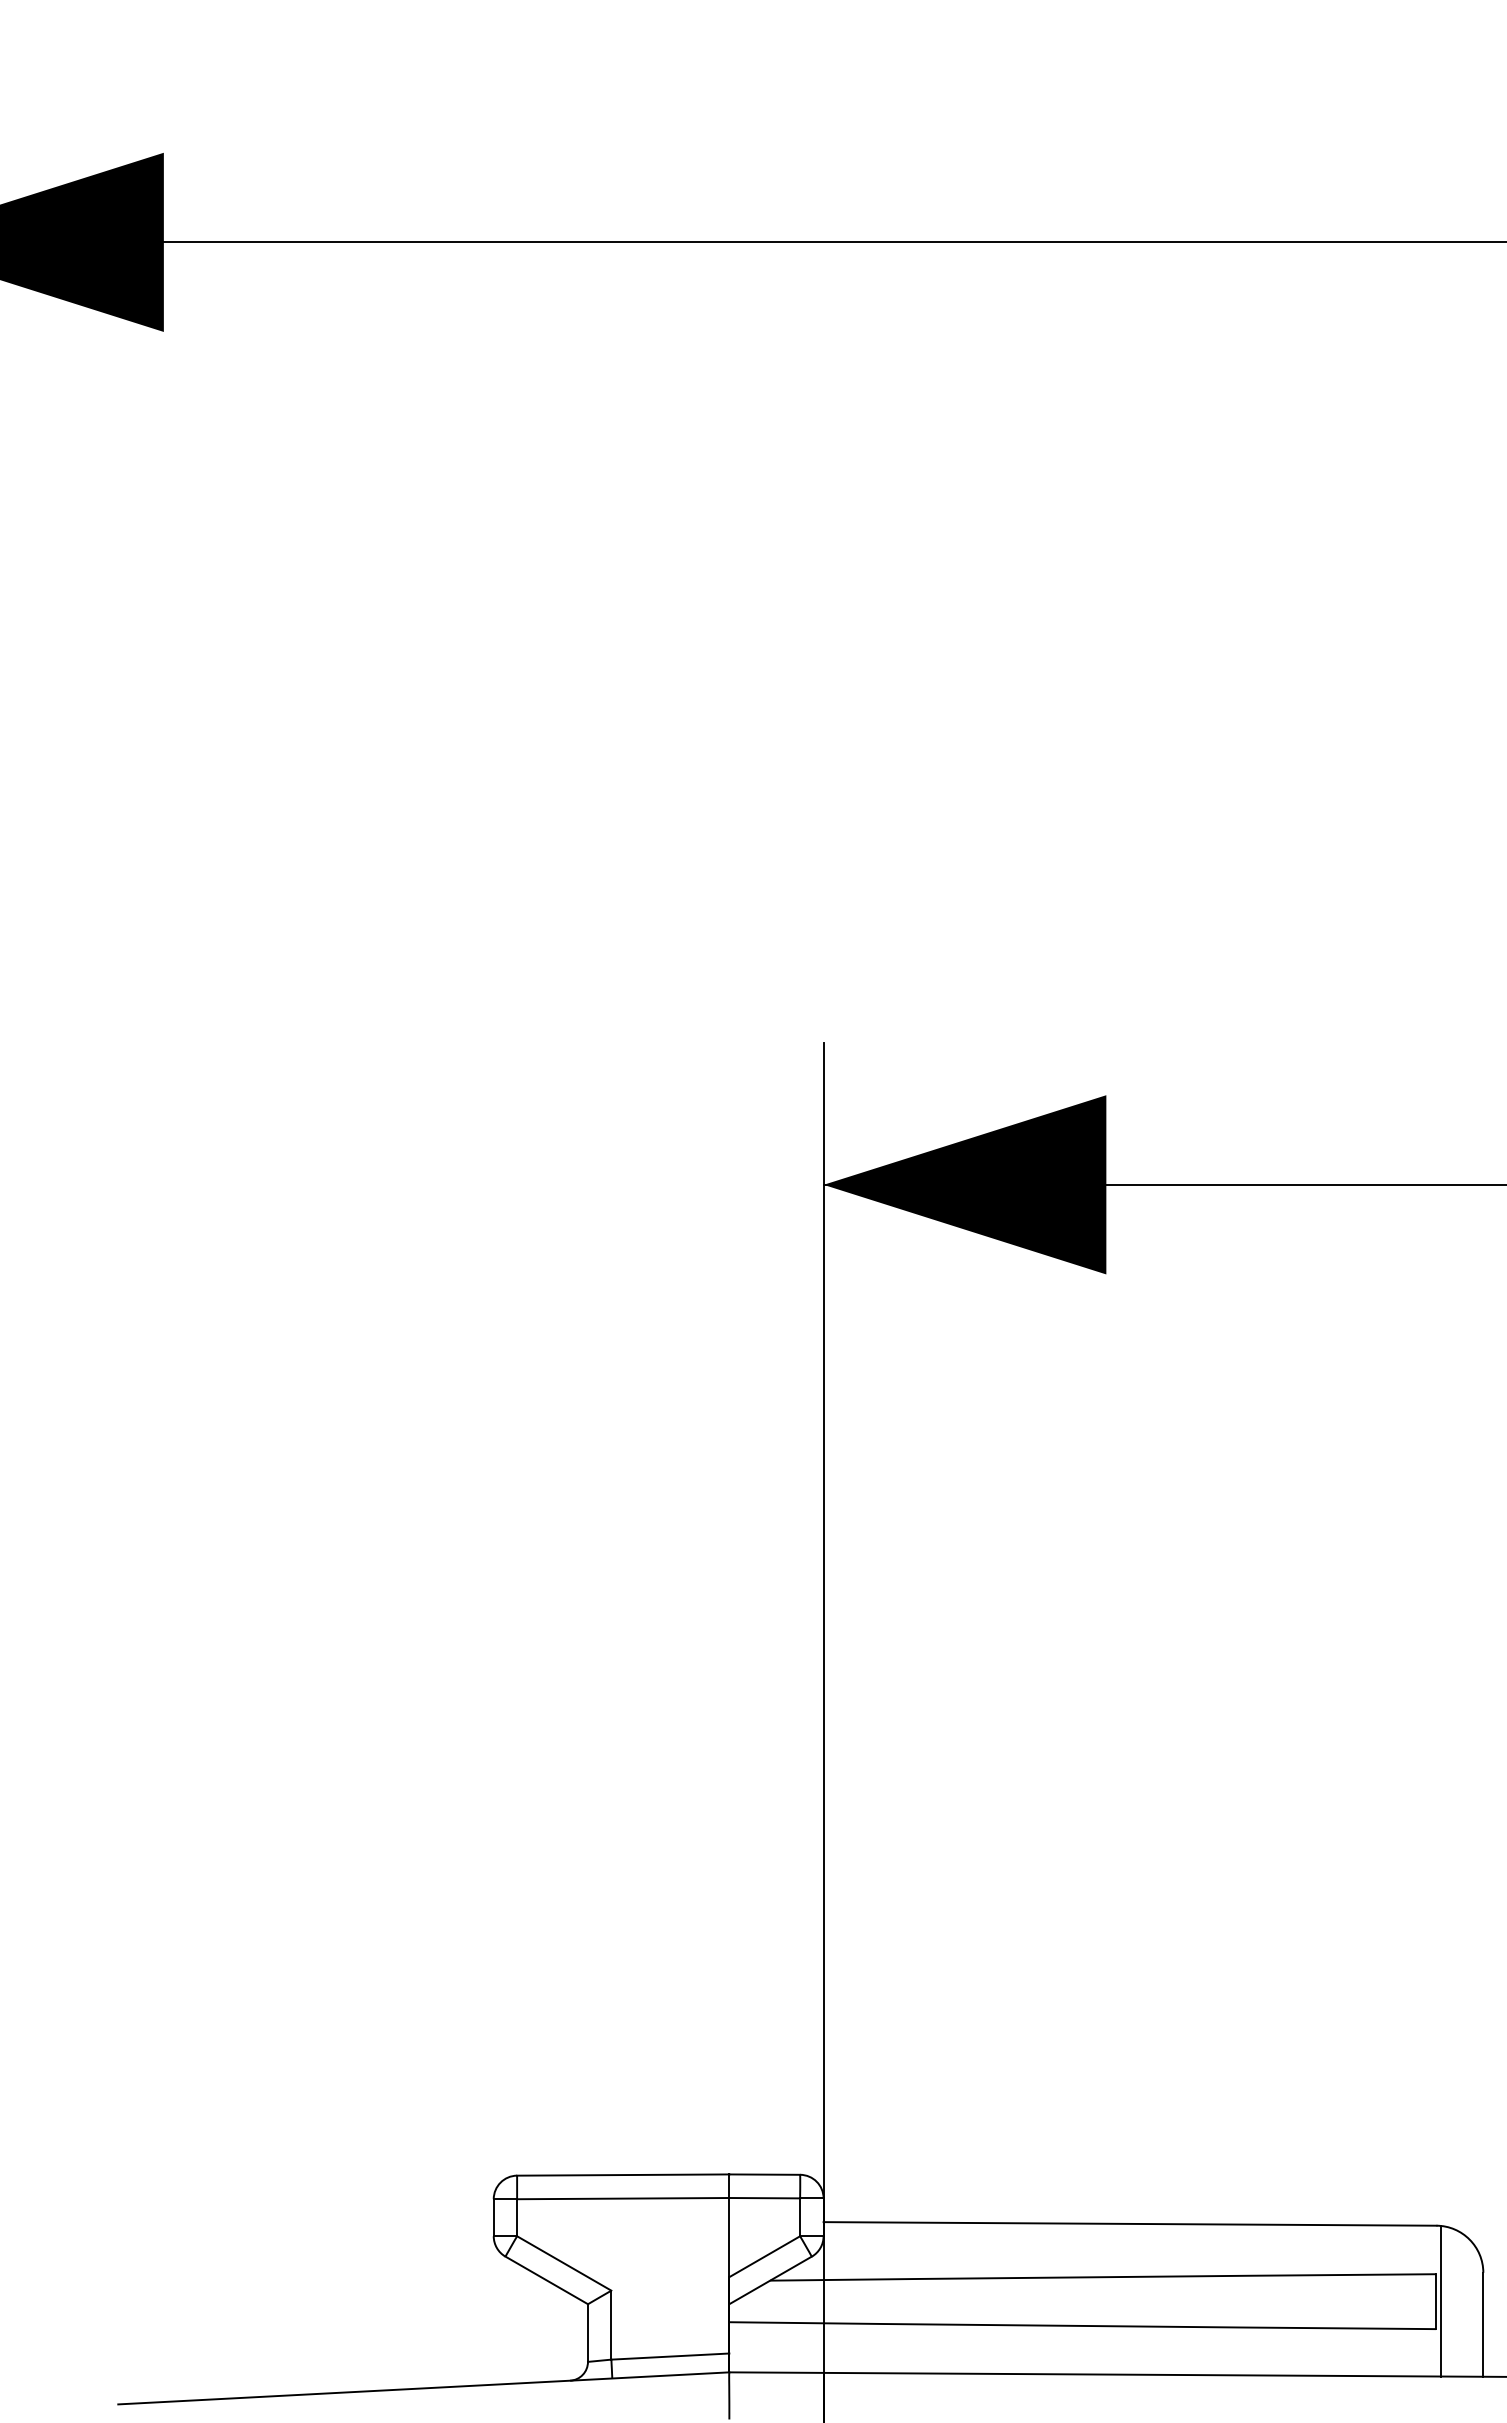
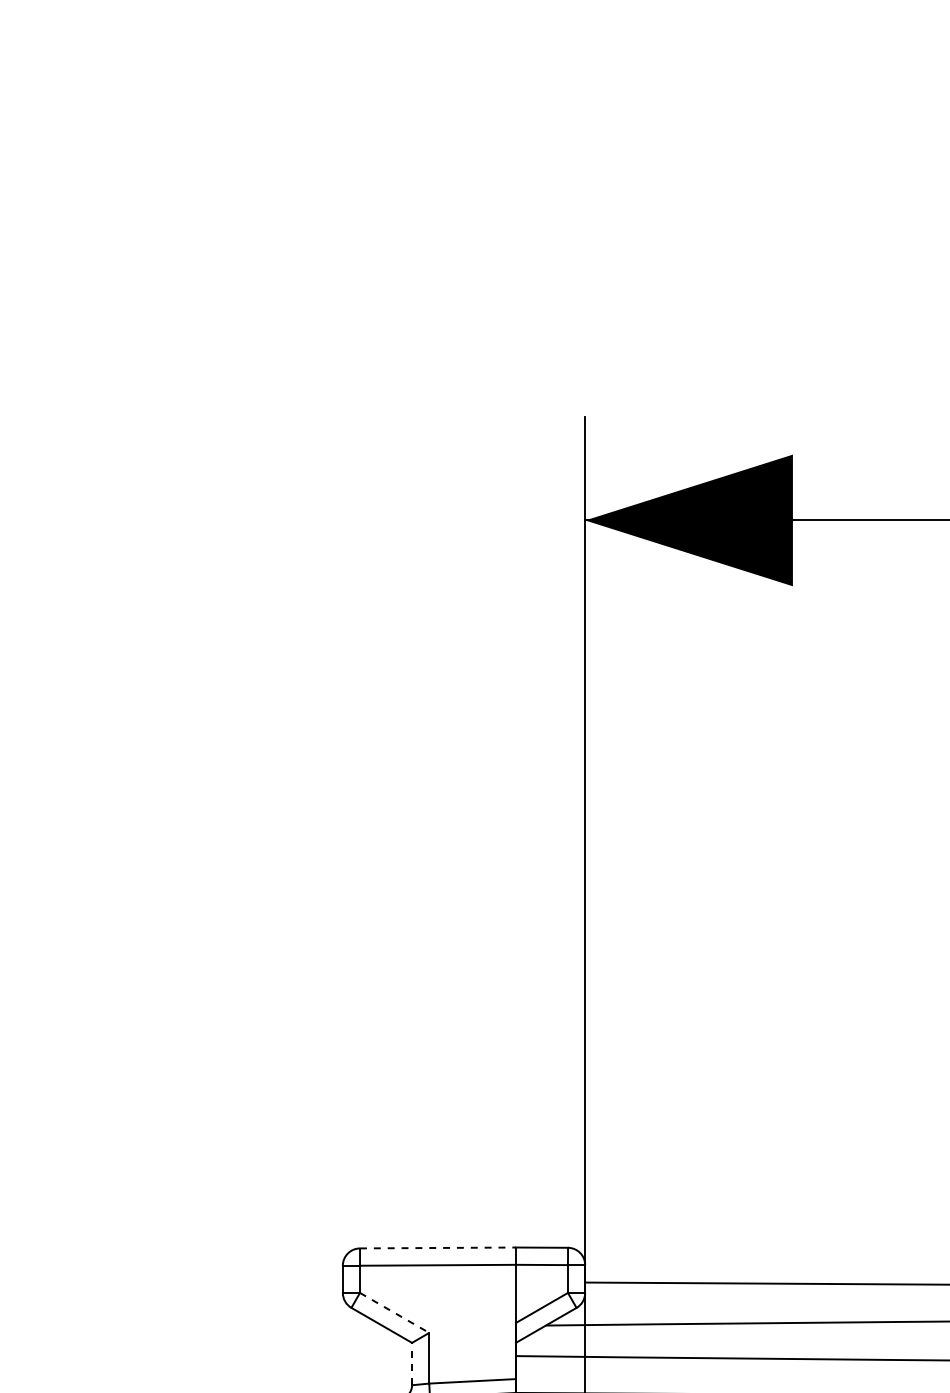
line: (623, 2175) -> (438, 1248), solid -> dashed
line: (564, 2263) -> (394, 1312), solid -> dashed
line: (587, 2333) -> (411, 1364), solid -> dashed

